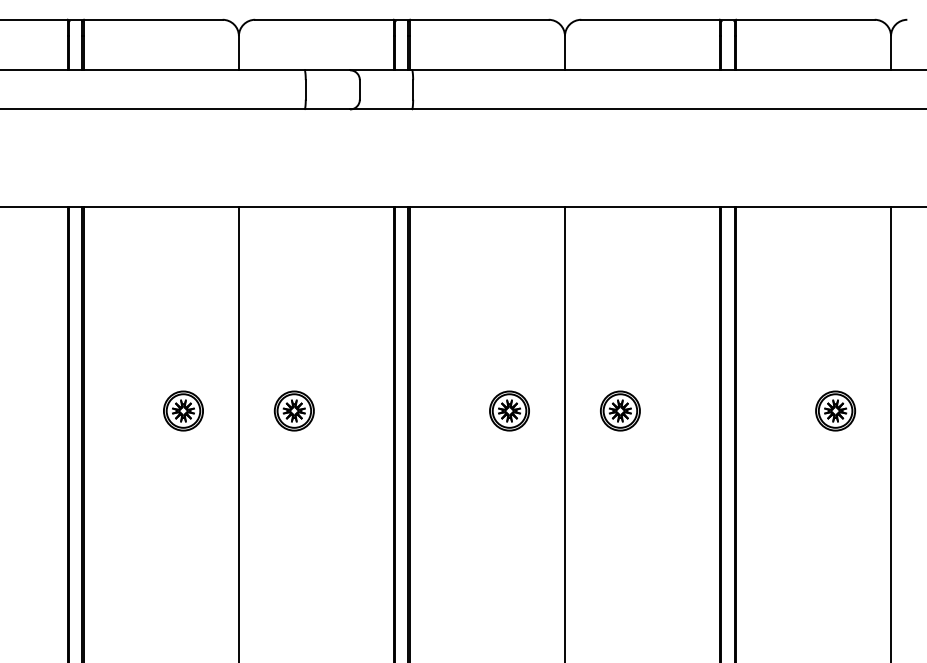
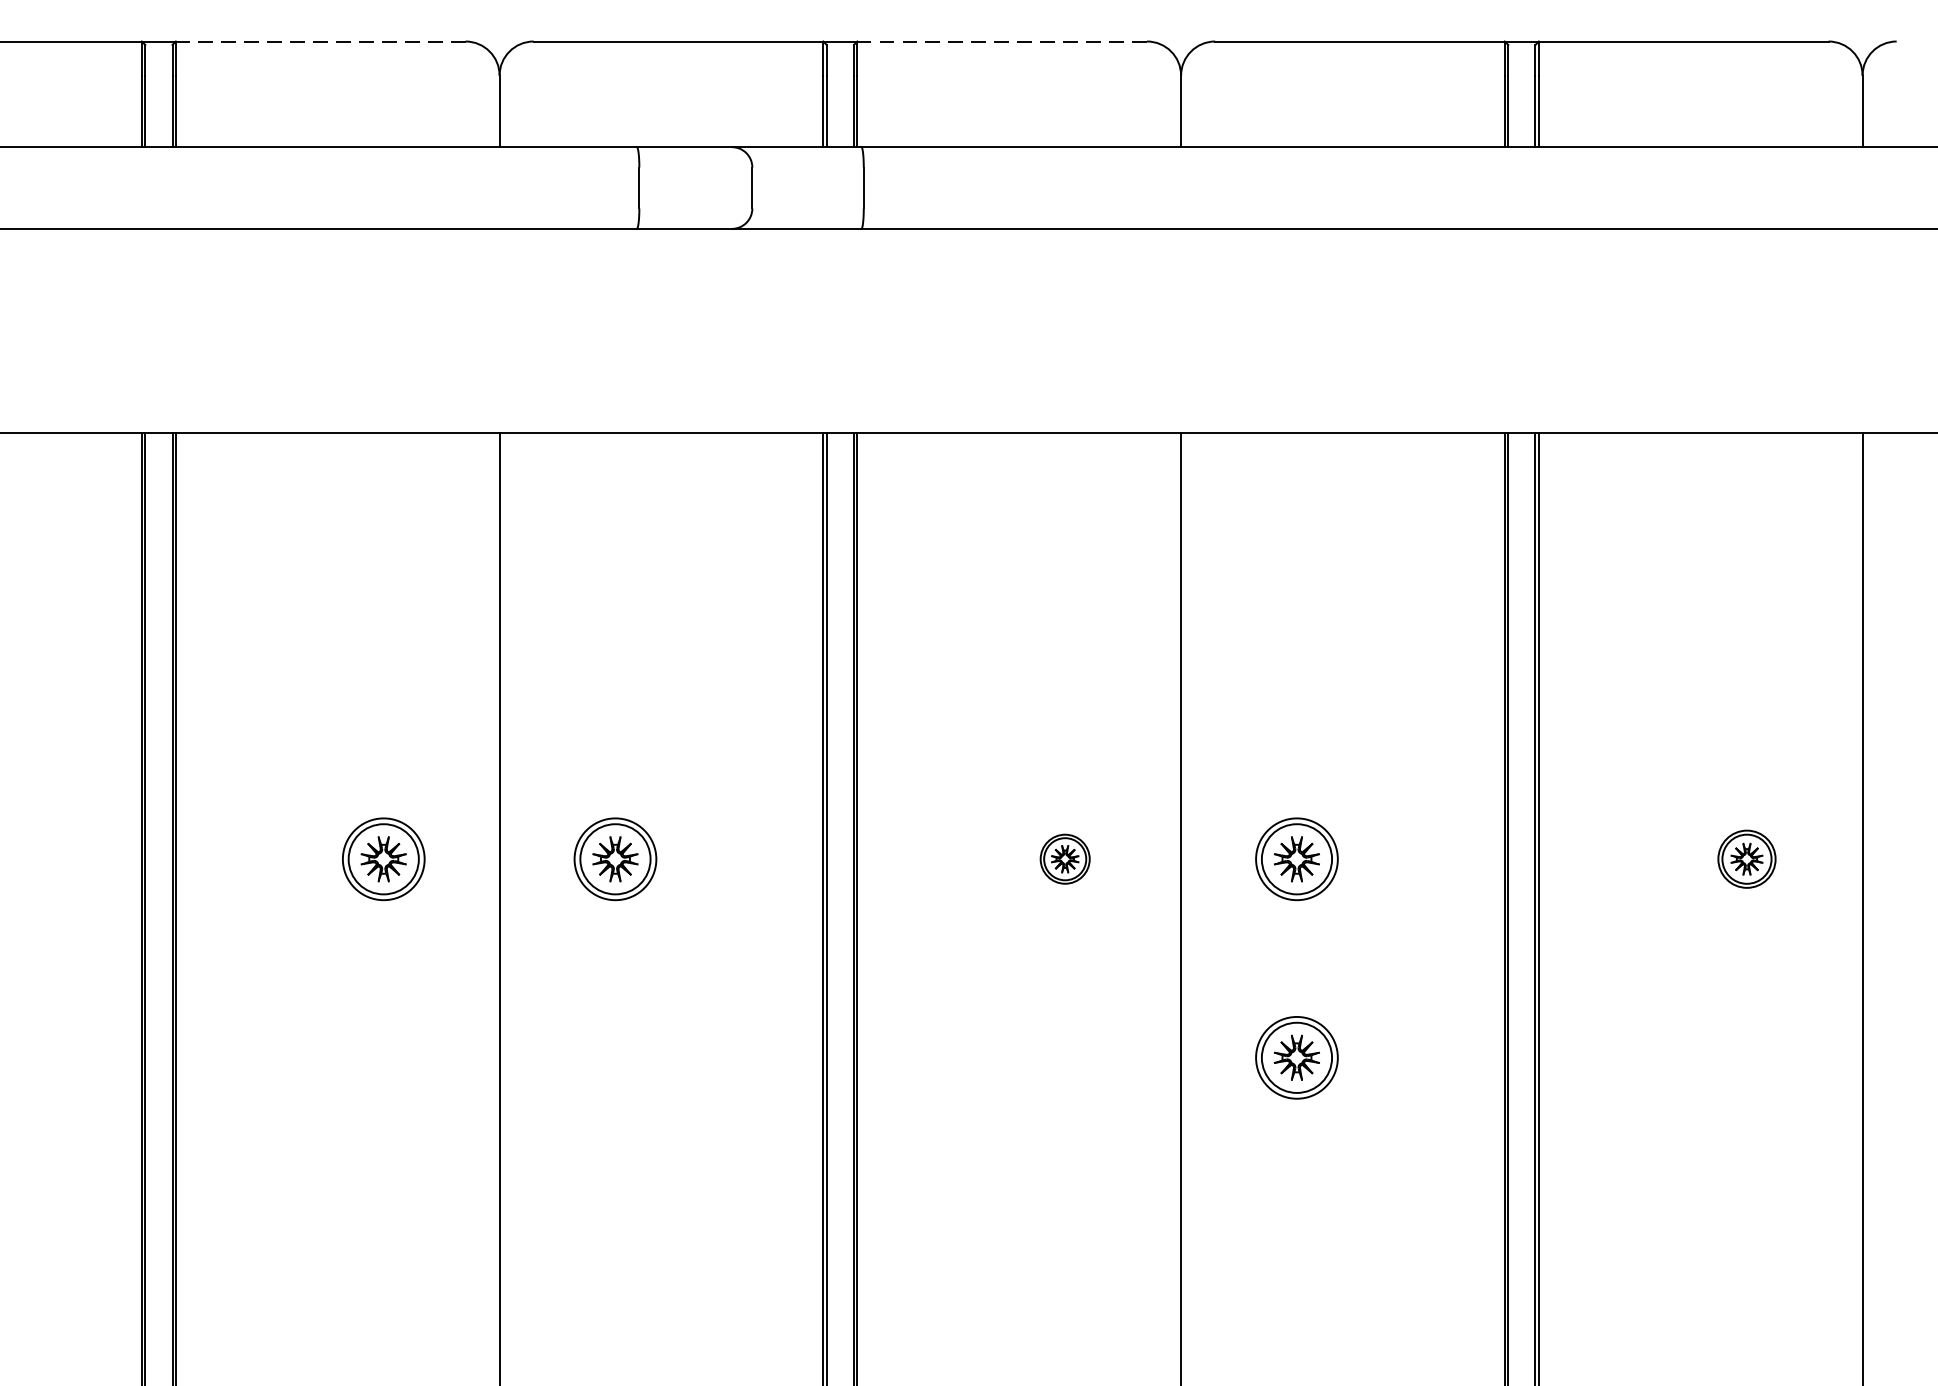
line: (152, 19) -> (318, 40), solid -> dashed
line: (478, 19) -> (1000, 40), solid -> dashed
part: (509, 410) -> (1065, 858), size x0.6
part: (835, 410) -> (1746, 858), size x0.7
part: (620, 505) -> (1297, 1056), added

